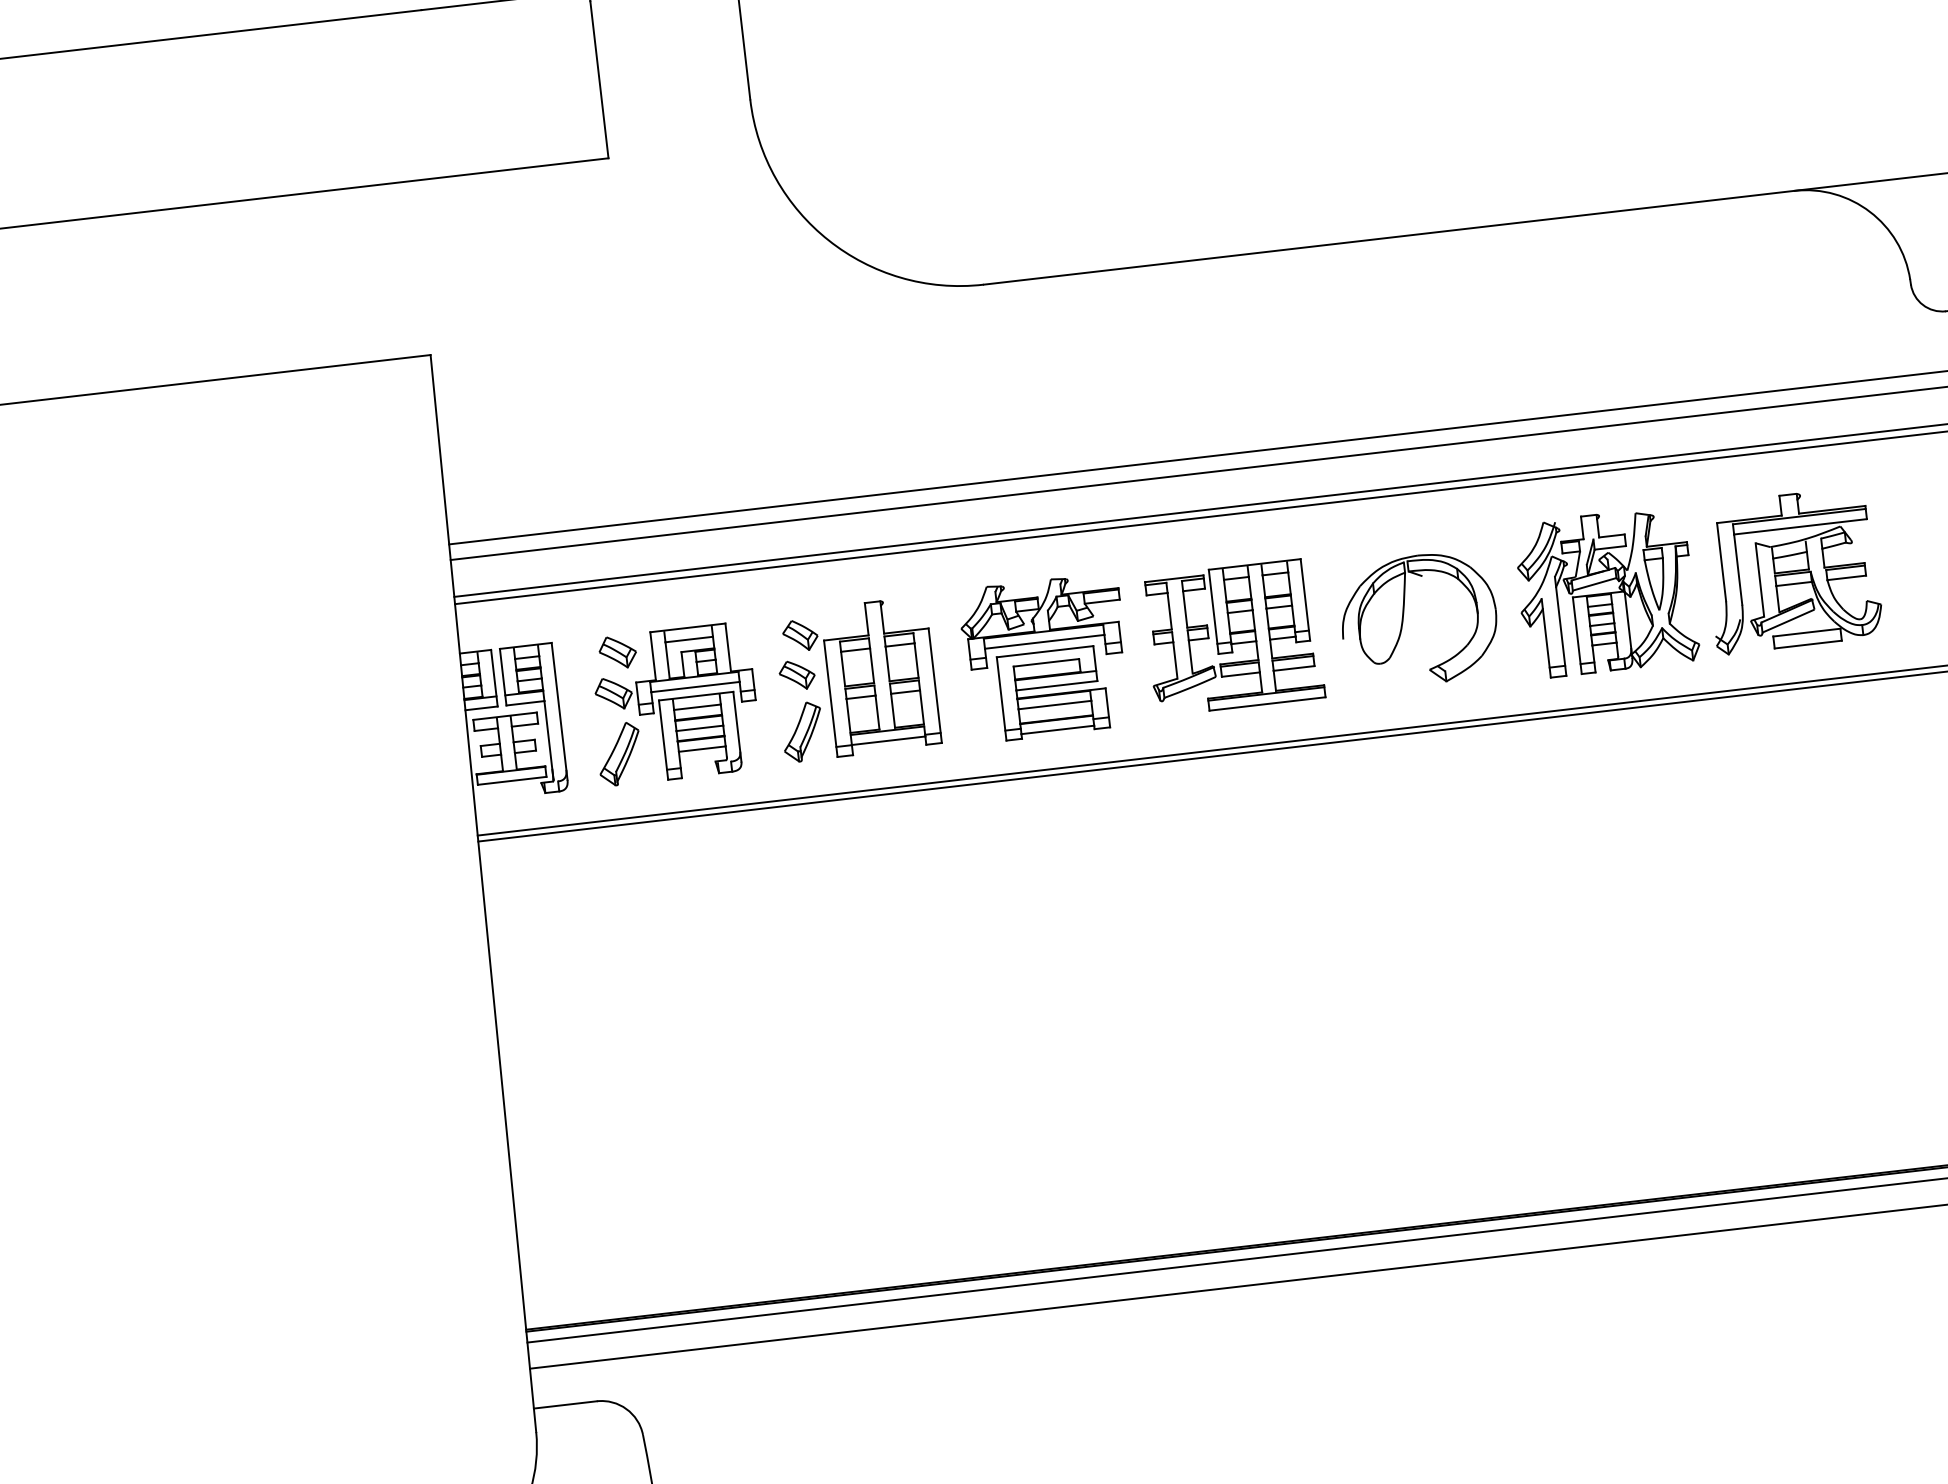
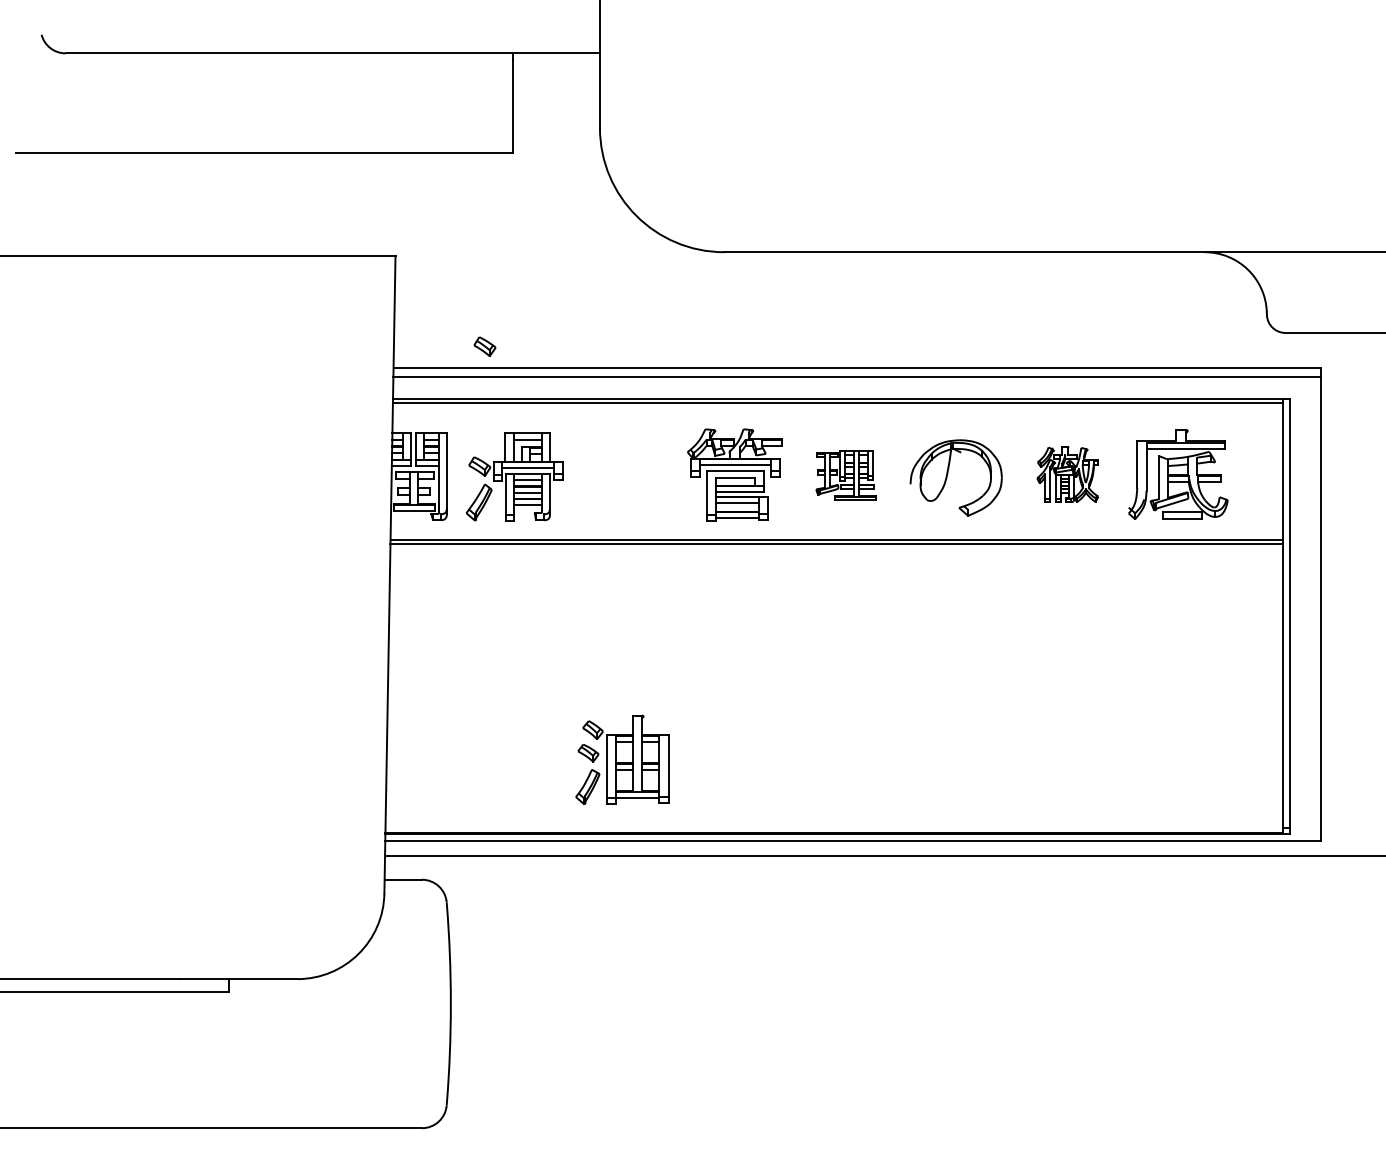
part: (1605, 592) -> (1067, 474), size x0.6
part: (1231, 637) -> (845, 475), size x0.6
part: (616, 652) -> (484, 346), moved
part: (855, 679) -> (622, 759), moved

